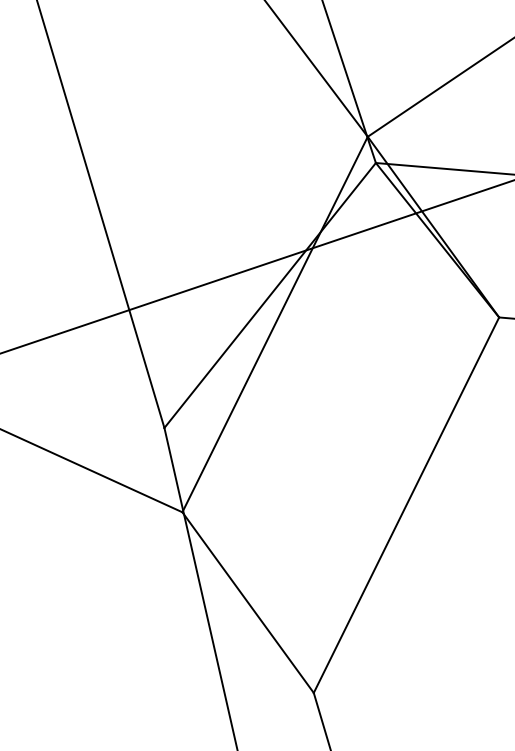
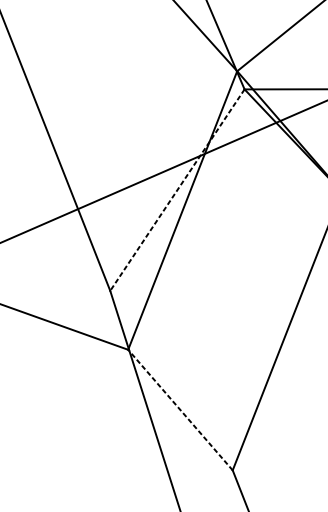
line: (269, 295) -> (176, 190), solid -> dashed
line: (248, 602) -> (180, 409), solid -> dashed

